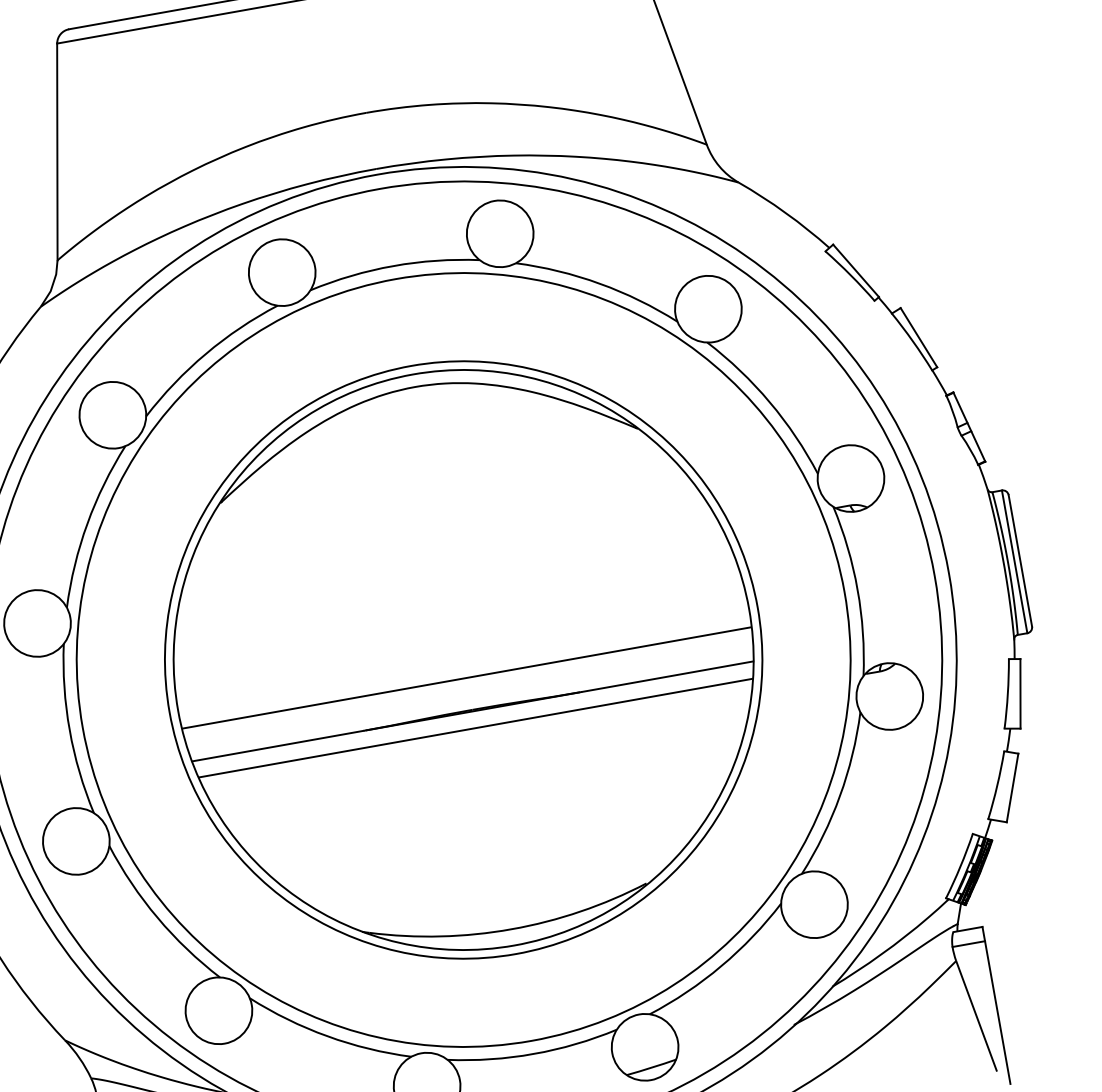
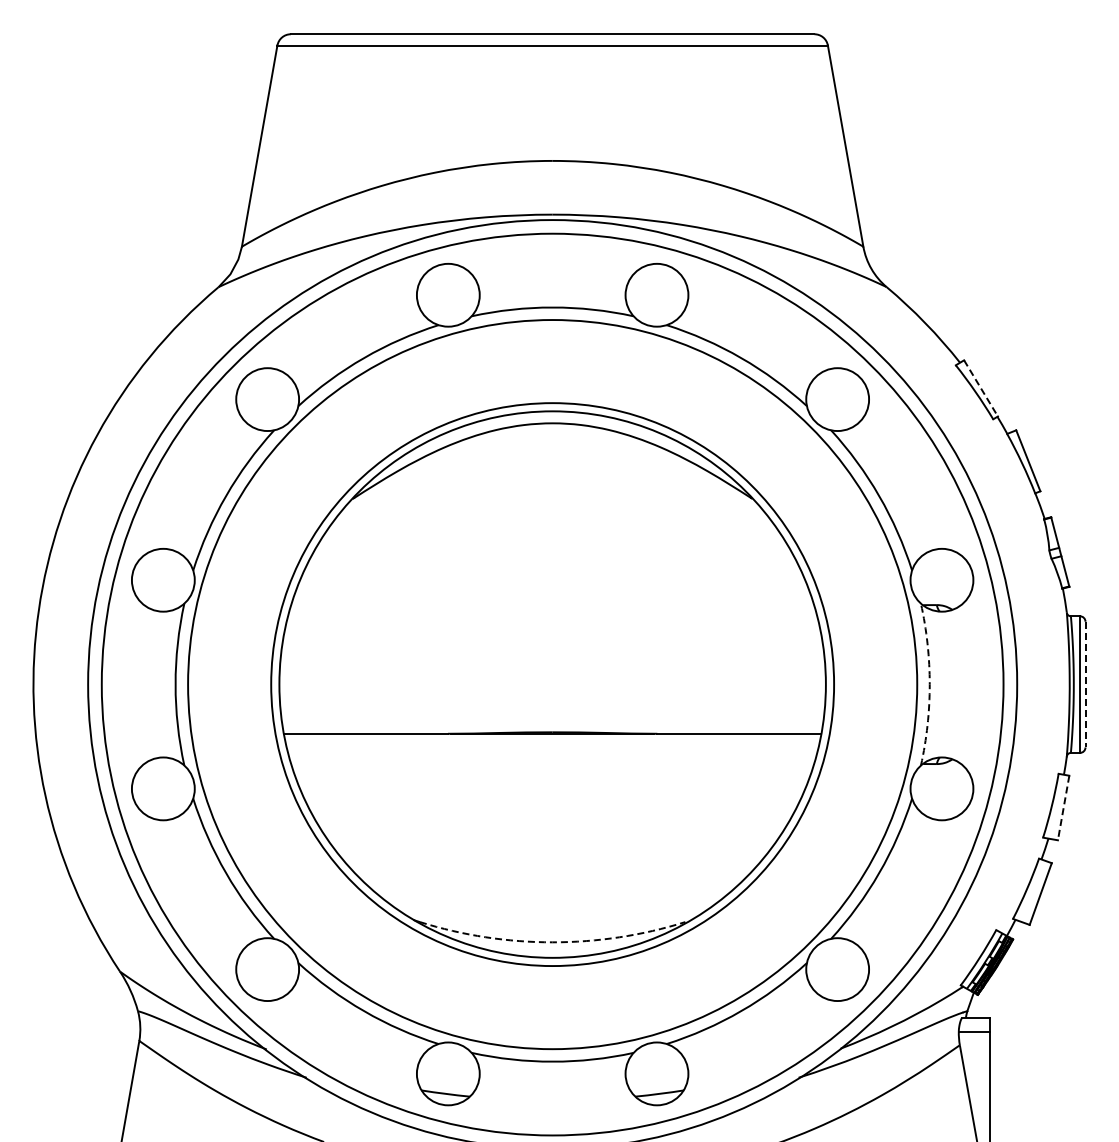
line: (856, 270) -> (981, 388), solid -> dashed
line: (1020, 560) -> (1085, 684), solid -> dashed
arc: (857, 589) -> (929, 684), solid -> dashed
line: (466, 677) -> (552, 701), removed
line: (1020, 694) -> (1063, 808), solid -> dashed
line: (475, 727) -> (552, 749), removed
arc: (511, 929) -> (552, 942), solid -> dashed

